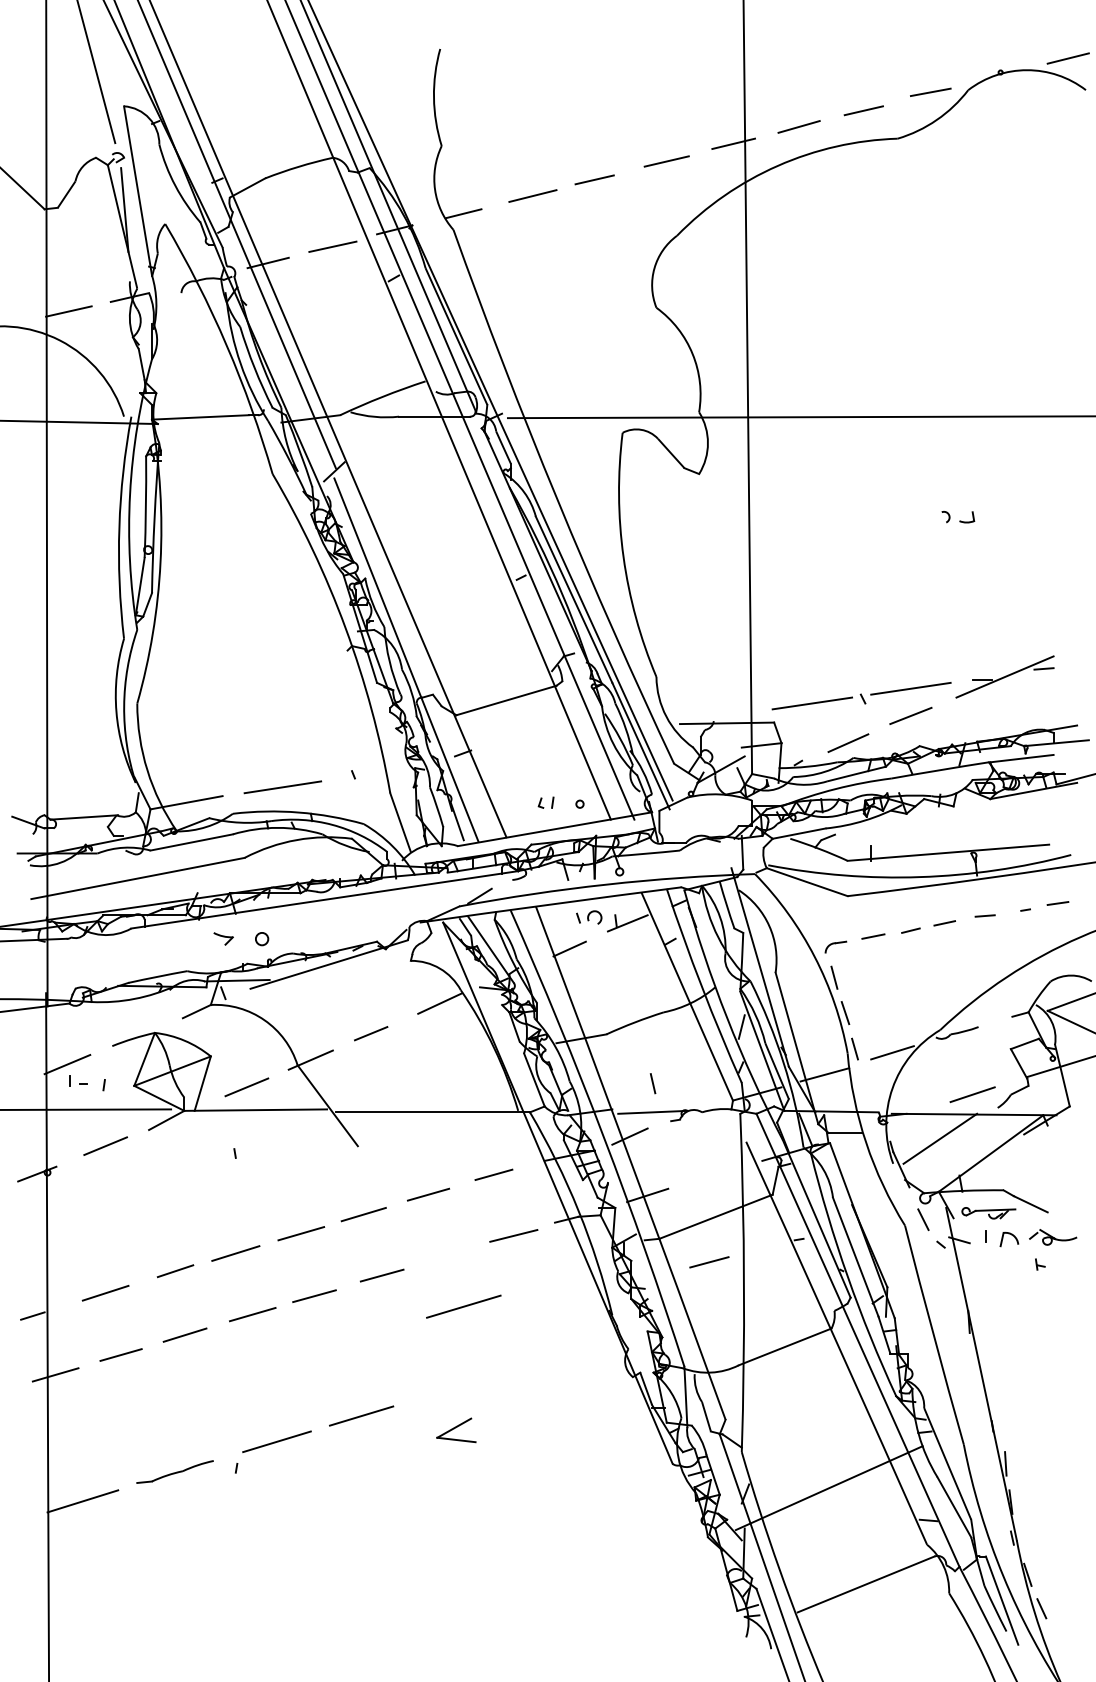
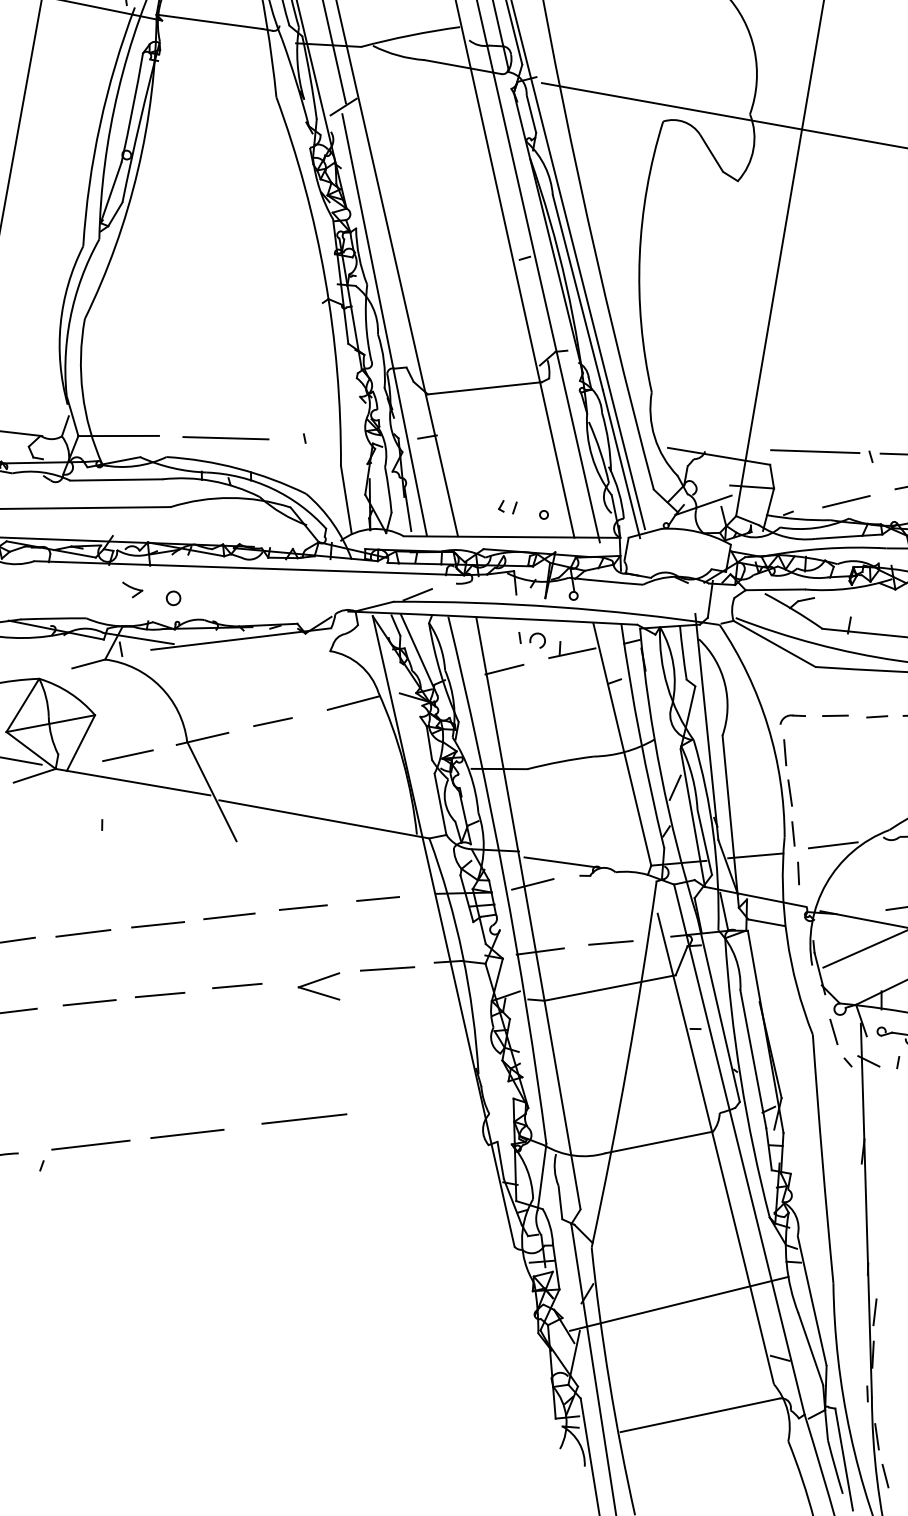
line: (652, 1083) -> (798, 873), moved
line: (709, 1262) -> (610, 943), moved
line: (463, 1306) -> (304, 1118), moved
part: (456, 1430) -> (320, 983), moved

